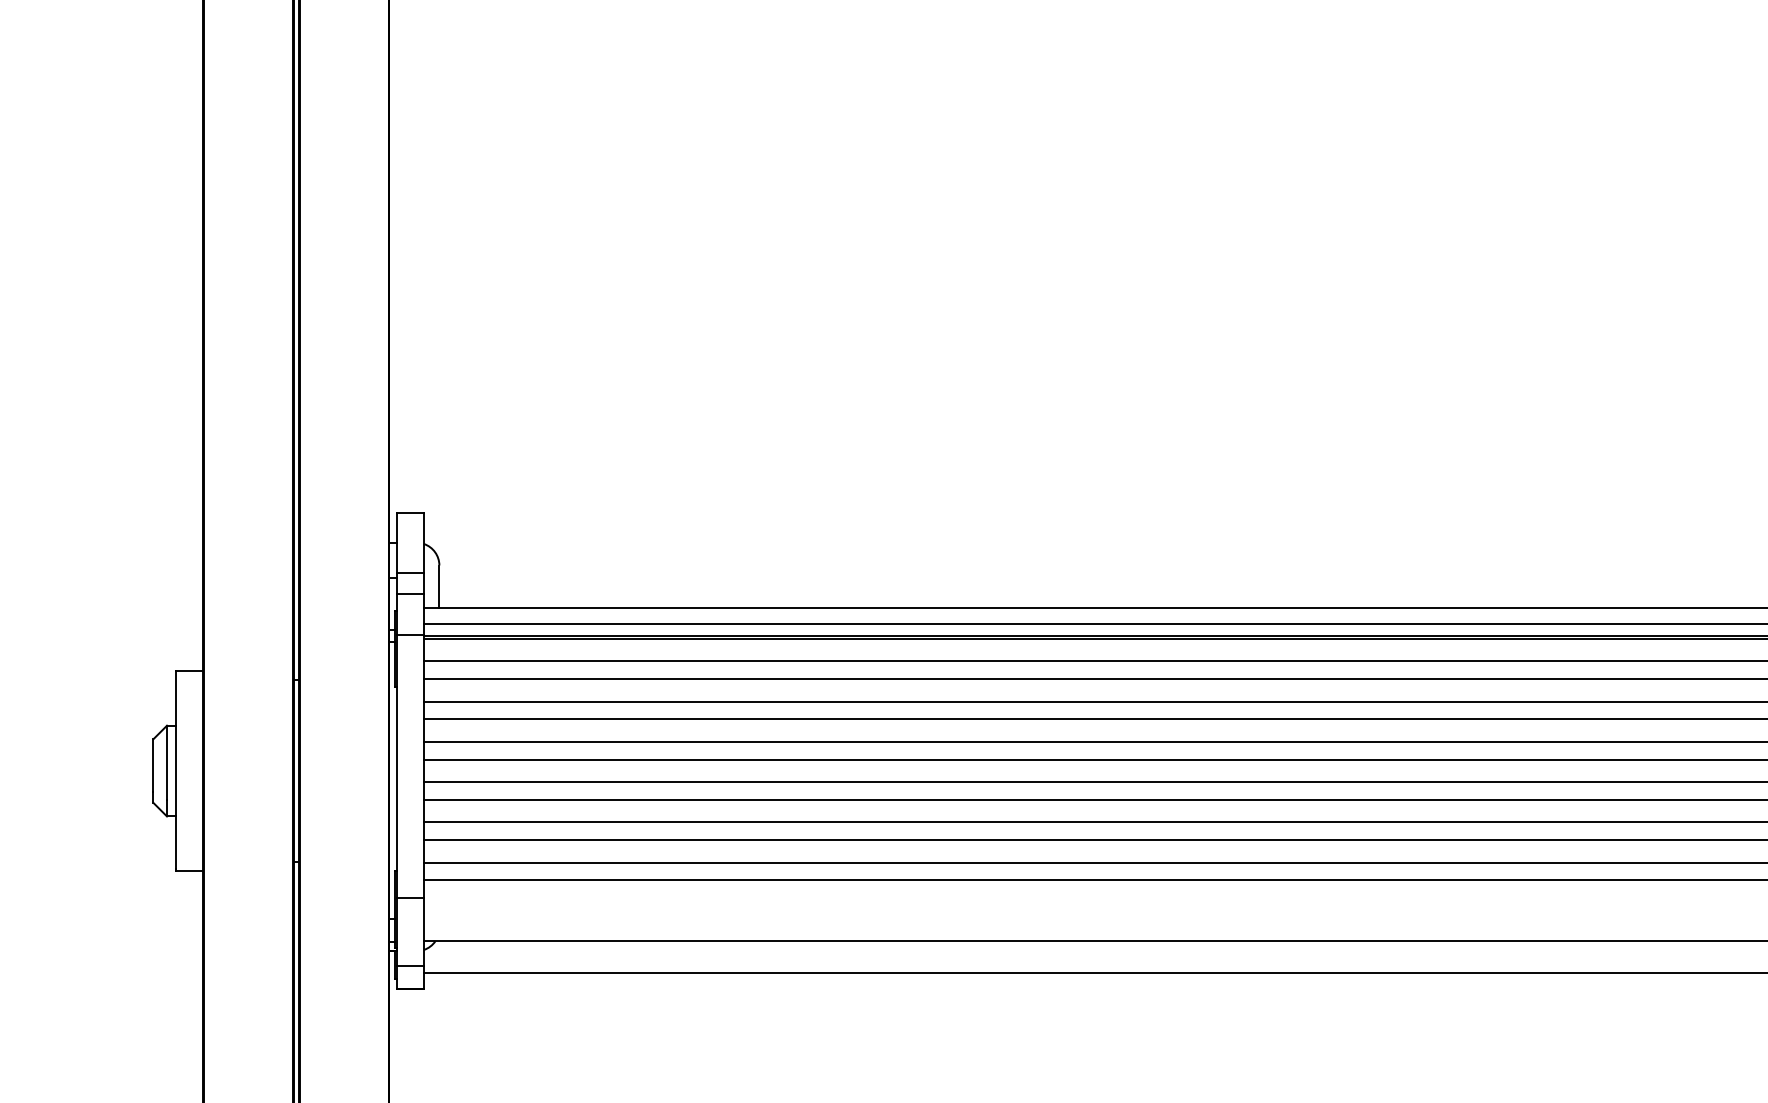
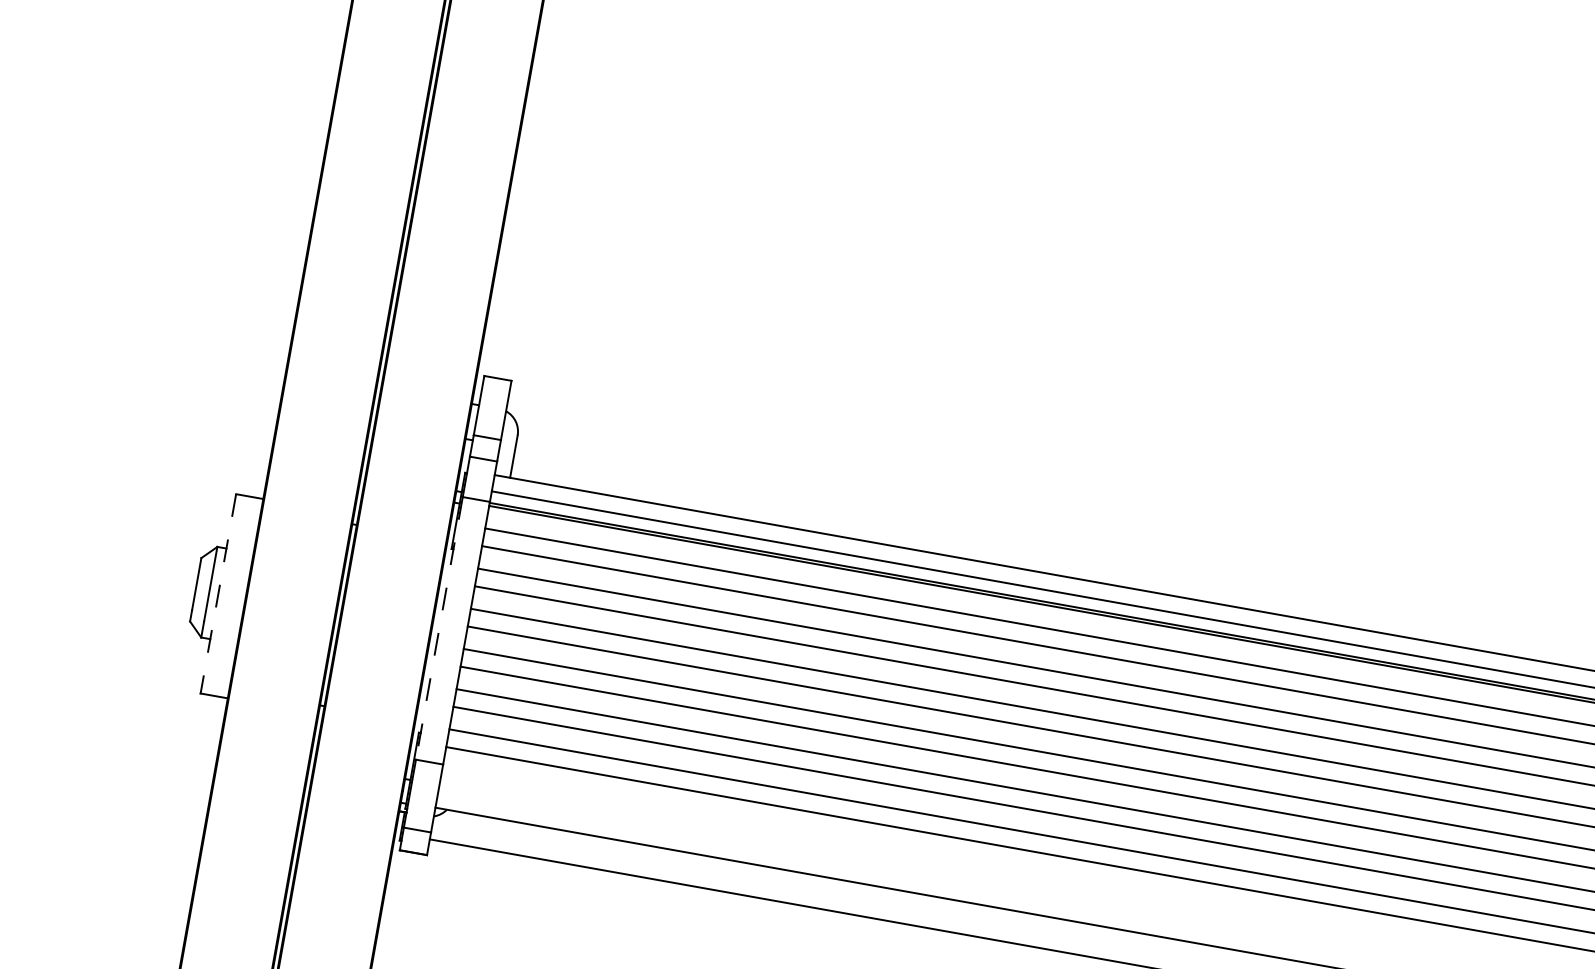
line: (396, 766) -> (439, 628), solid -> dashed
line: (176, 770) -> (218, 593), solid -> dashed

